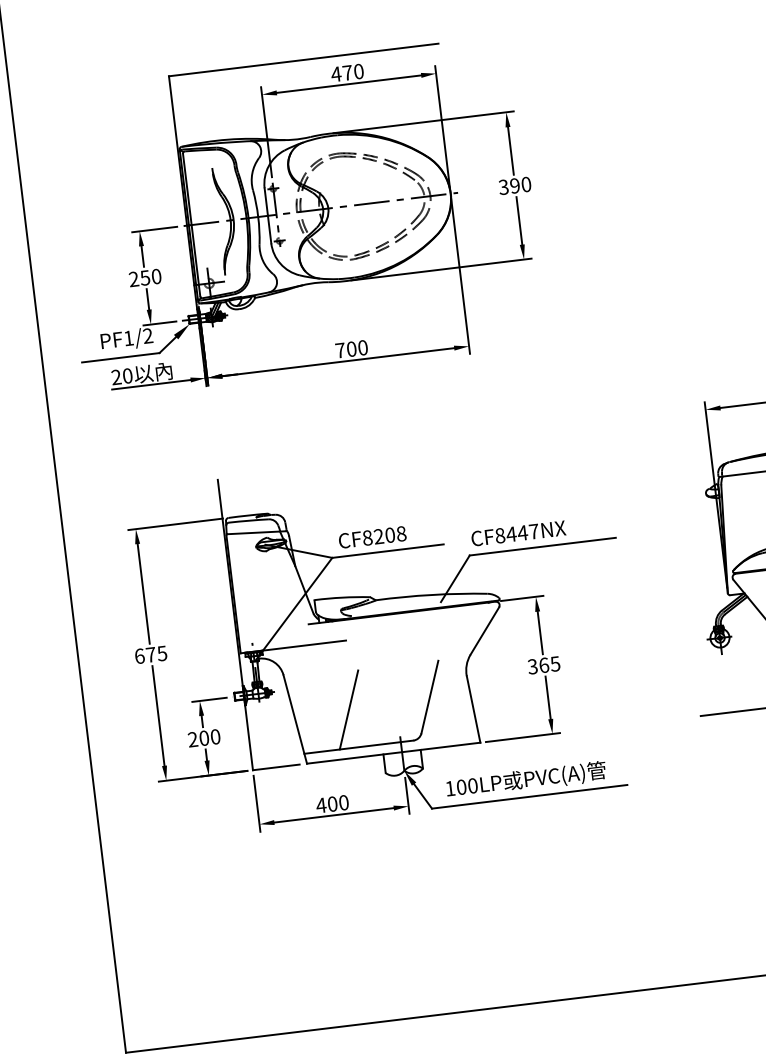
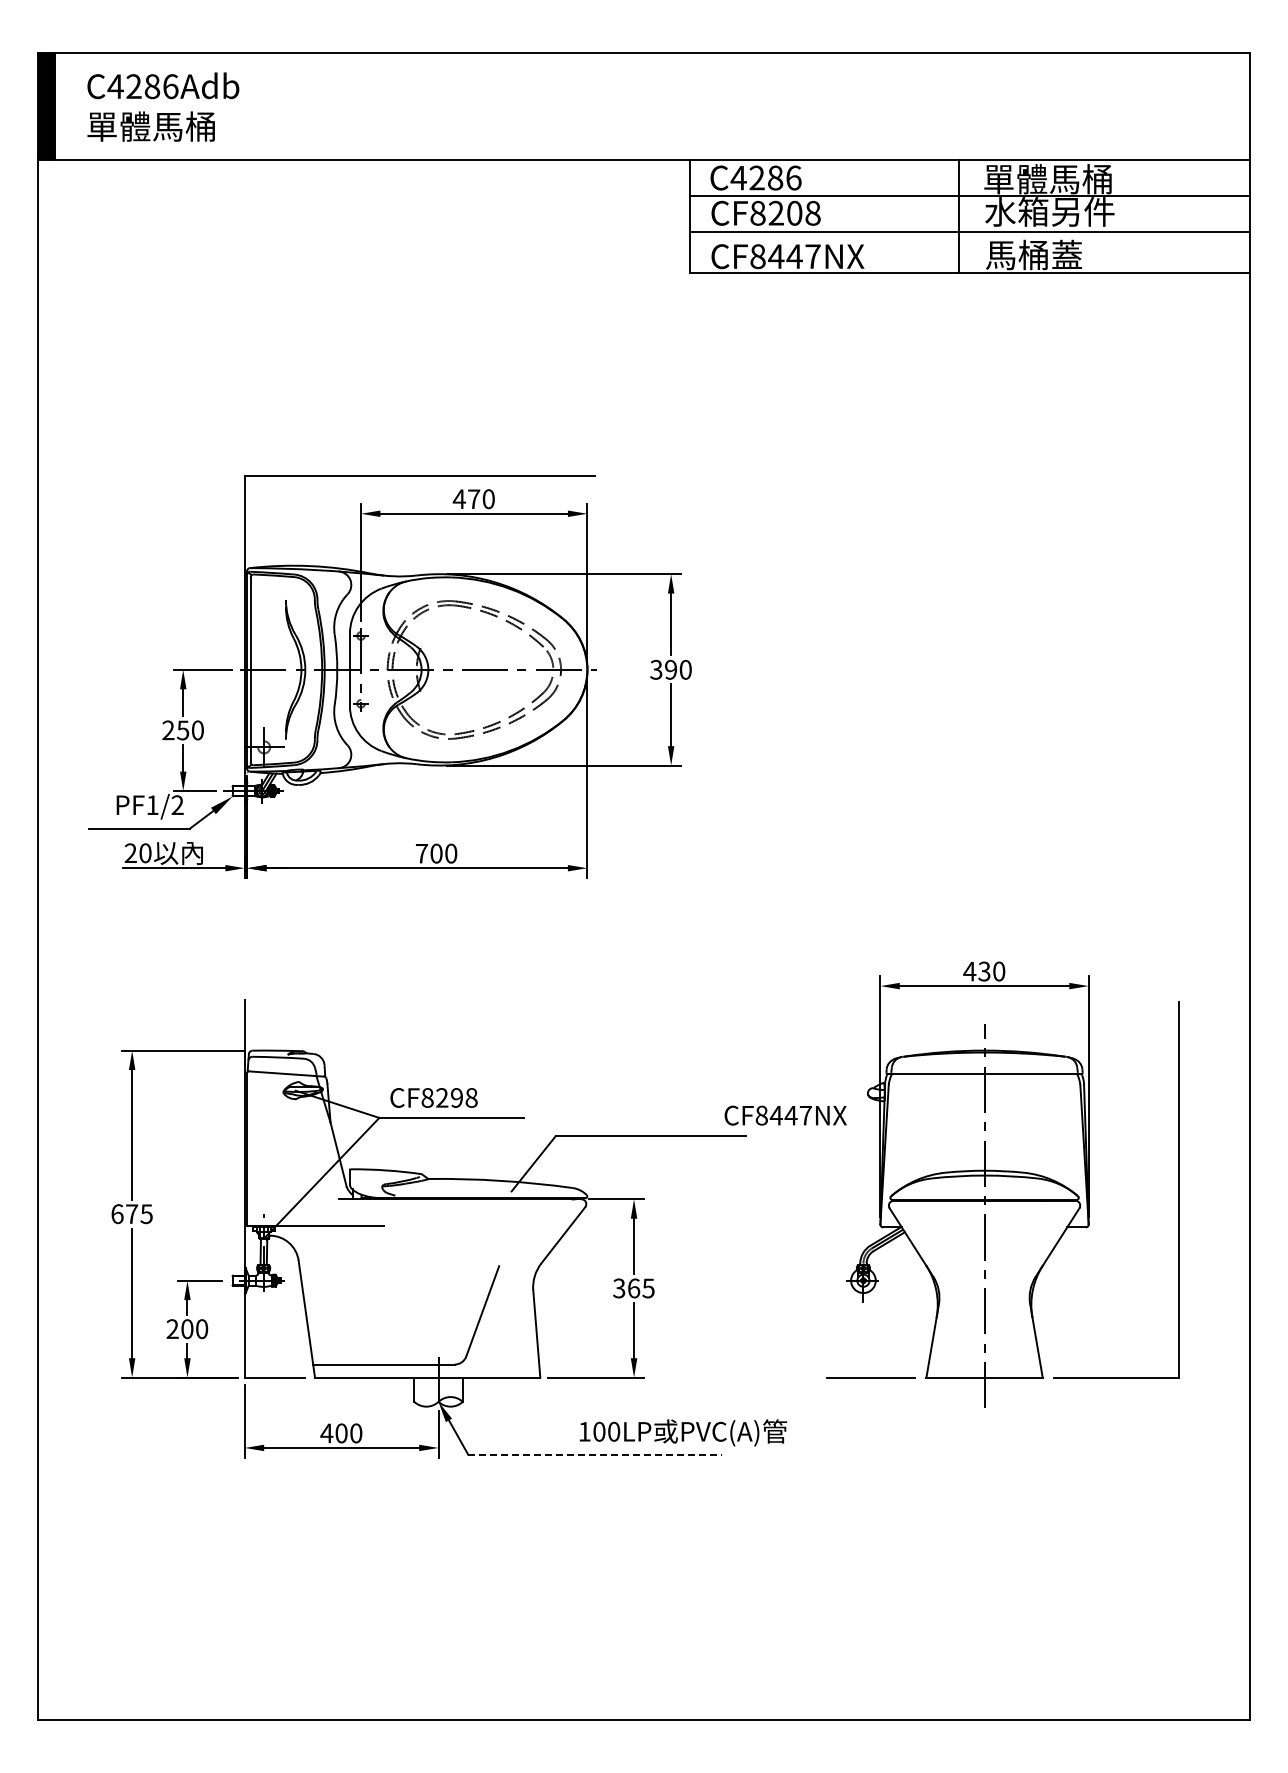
text: (518, 533) -> (785, 1115), moved
text: (389, 534) -> (456, 1097), CF8208 -> CF8298
line: (349, 710) -> (377, 1315), removed
text: (525, 780) -> (682, 1432), moved
line: (530, 796) -> (595, 1454), solid -> dashed

